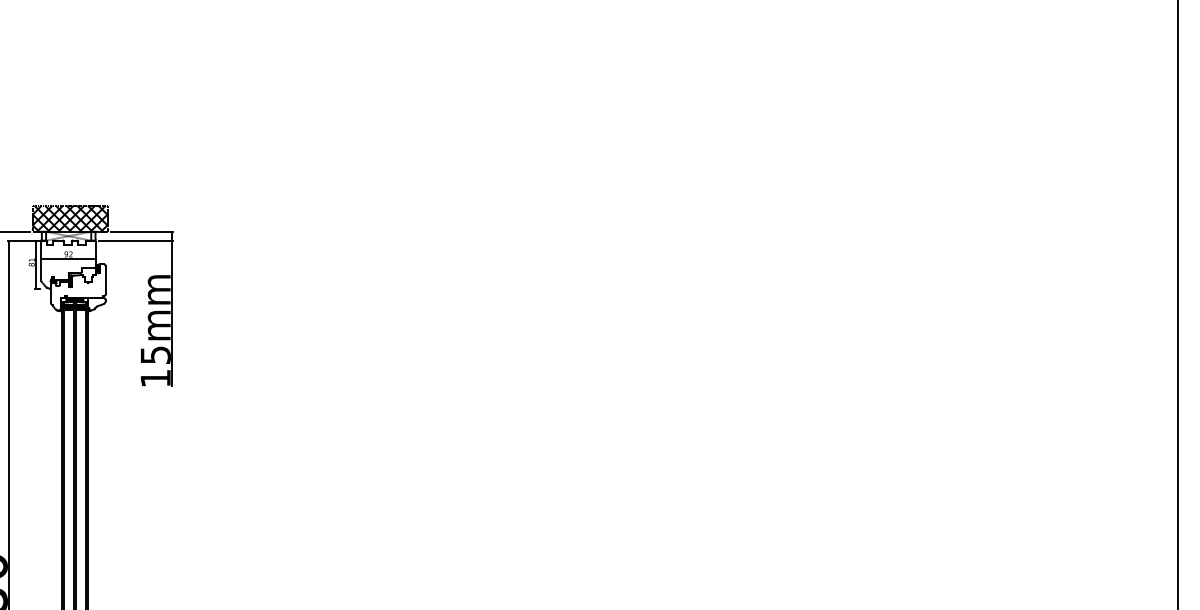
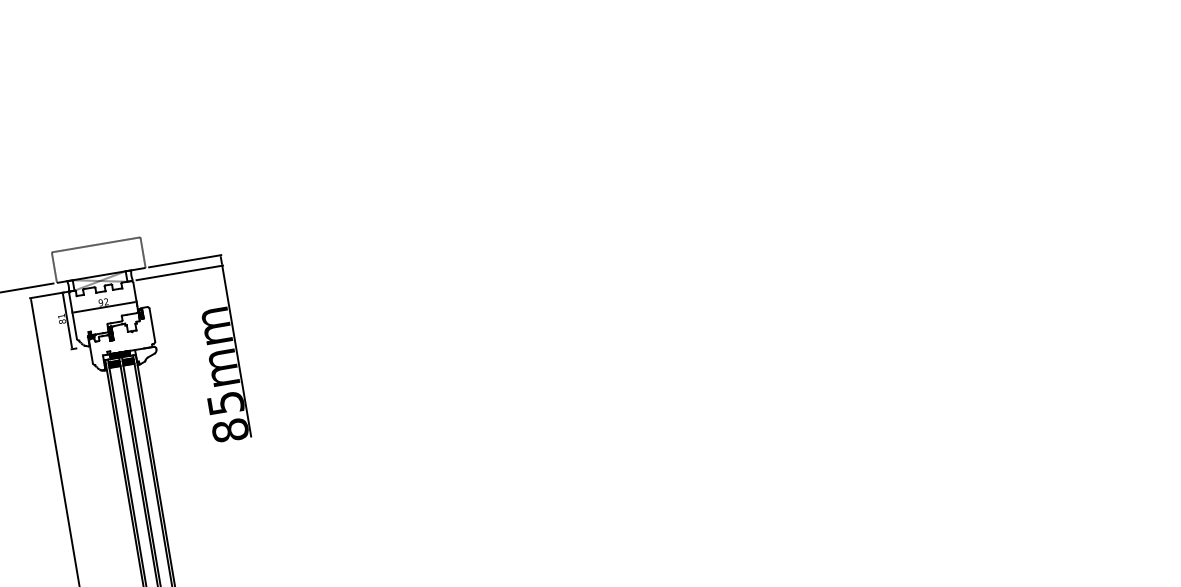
hatch: (70, 218) -> (98, 259), removed
text: (155, 378) -> (230, 430), 15mm -> 85mm

